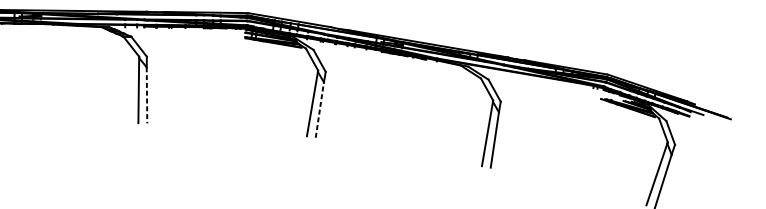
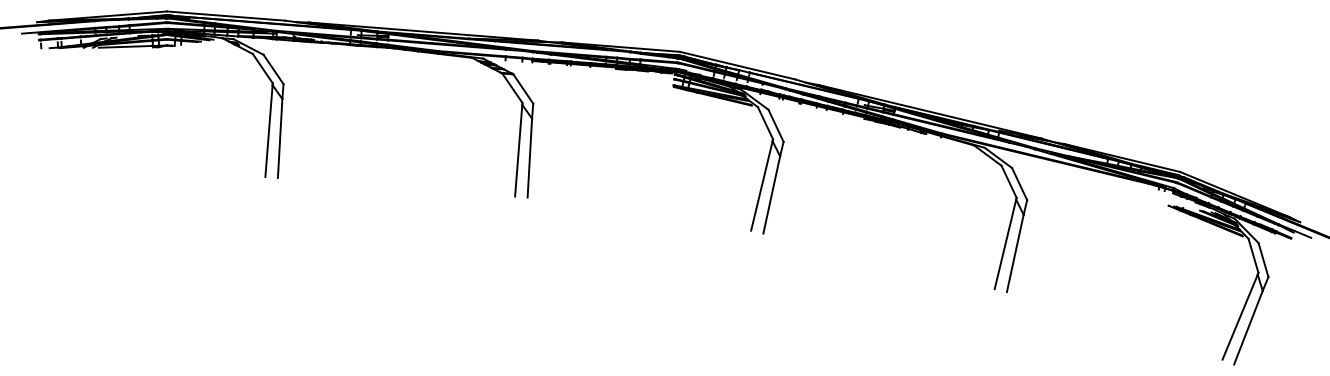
line: (146, 95) -> (529, 158), dashed -> solid
line: (319, 109) -> (771, 194), dashed -> solid

